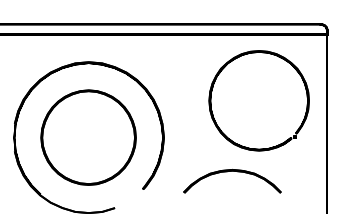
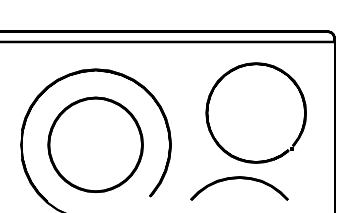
part: (258, 100) -> (255, 112), moved

